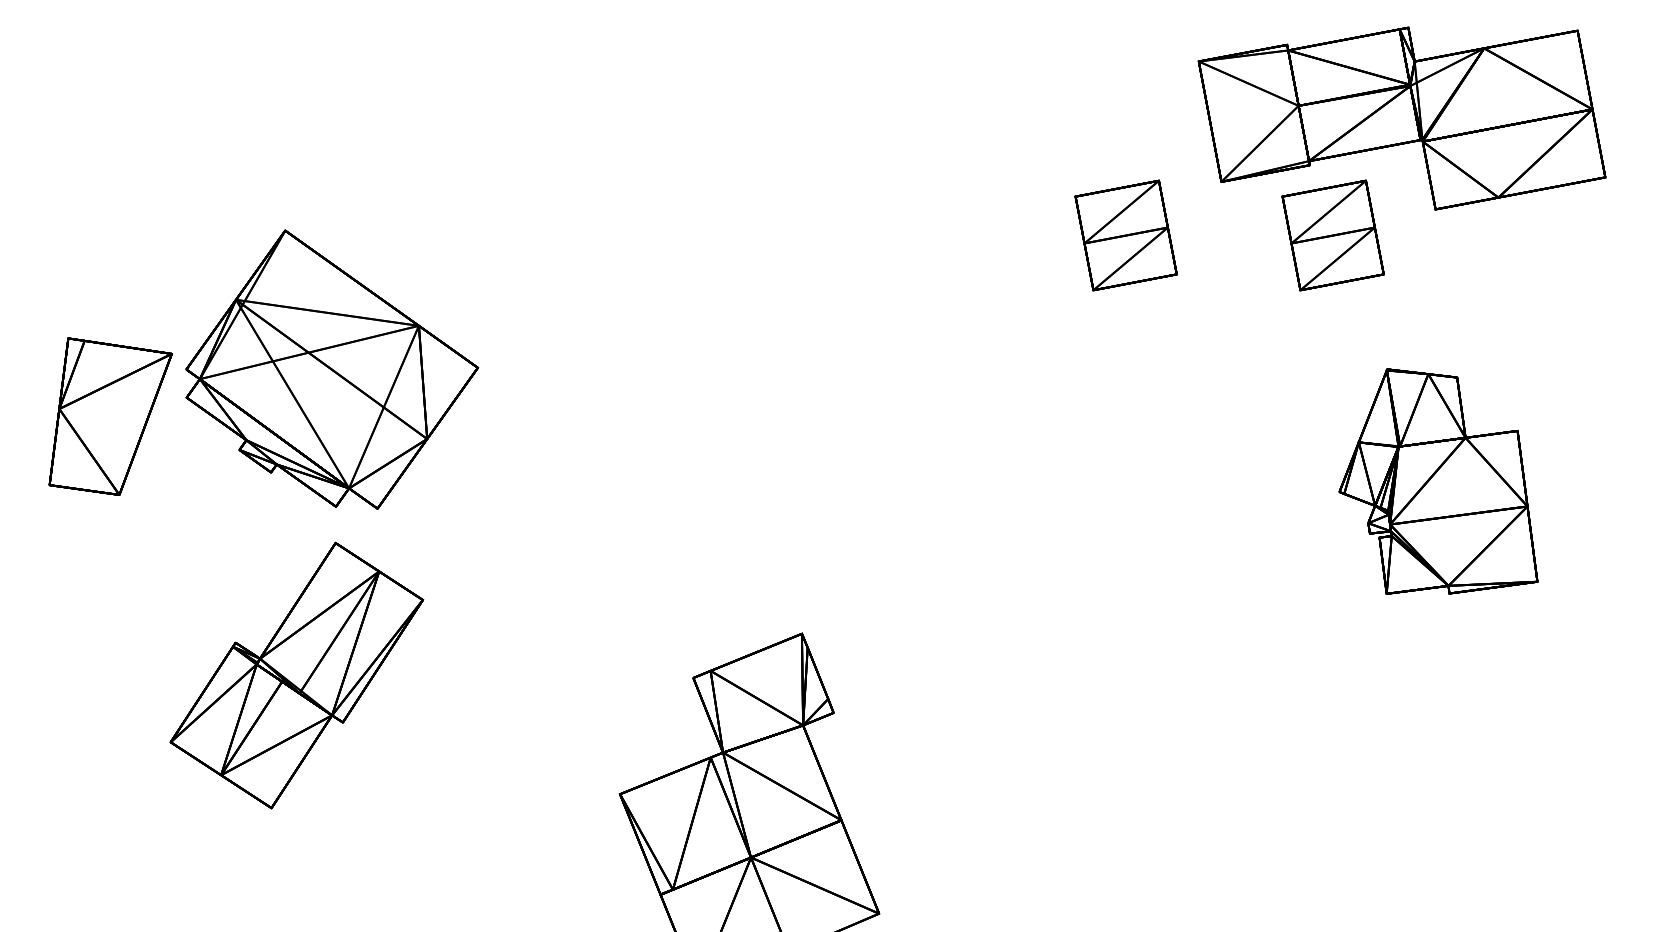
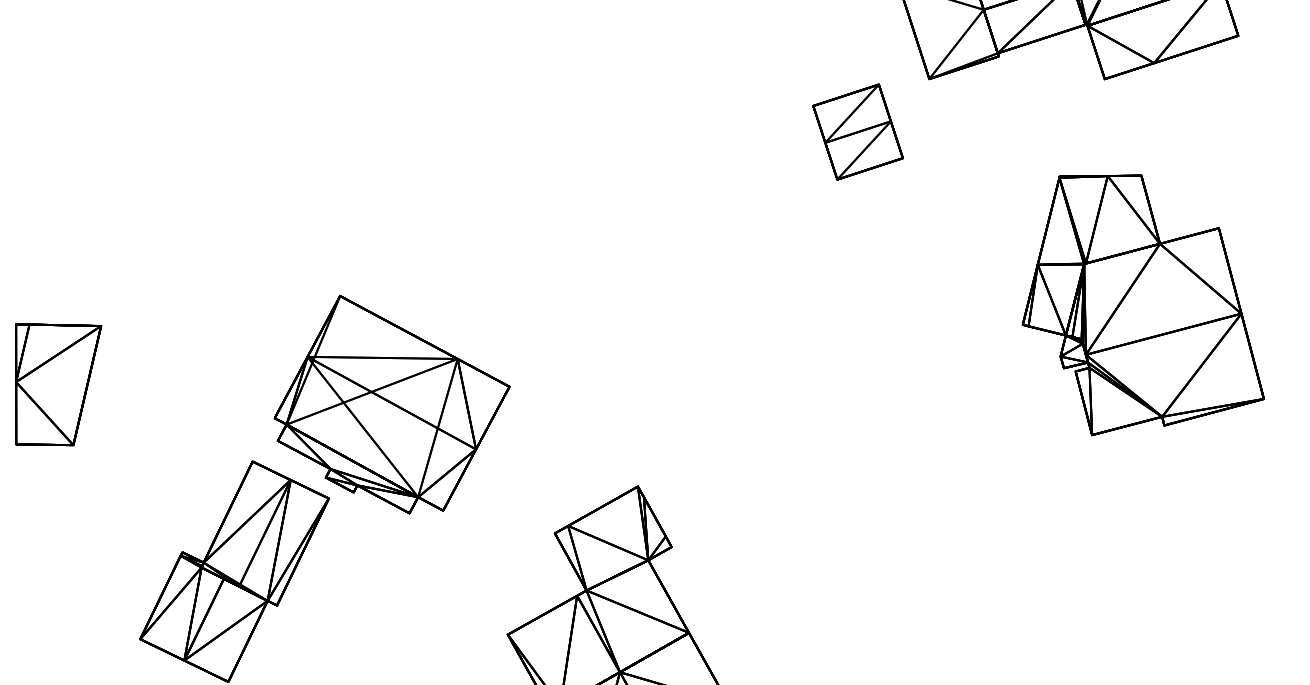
part: (1332, 235) -> (1024, 110), removed
part: (332, 369) -> (392, 403), moved
part: (1438, 481) -> (1135, 298), size x1.43

